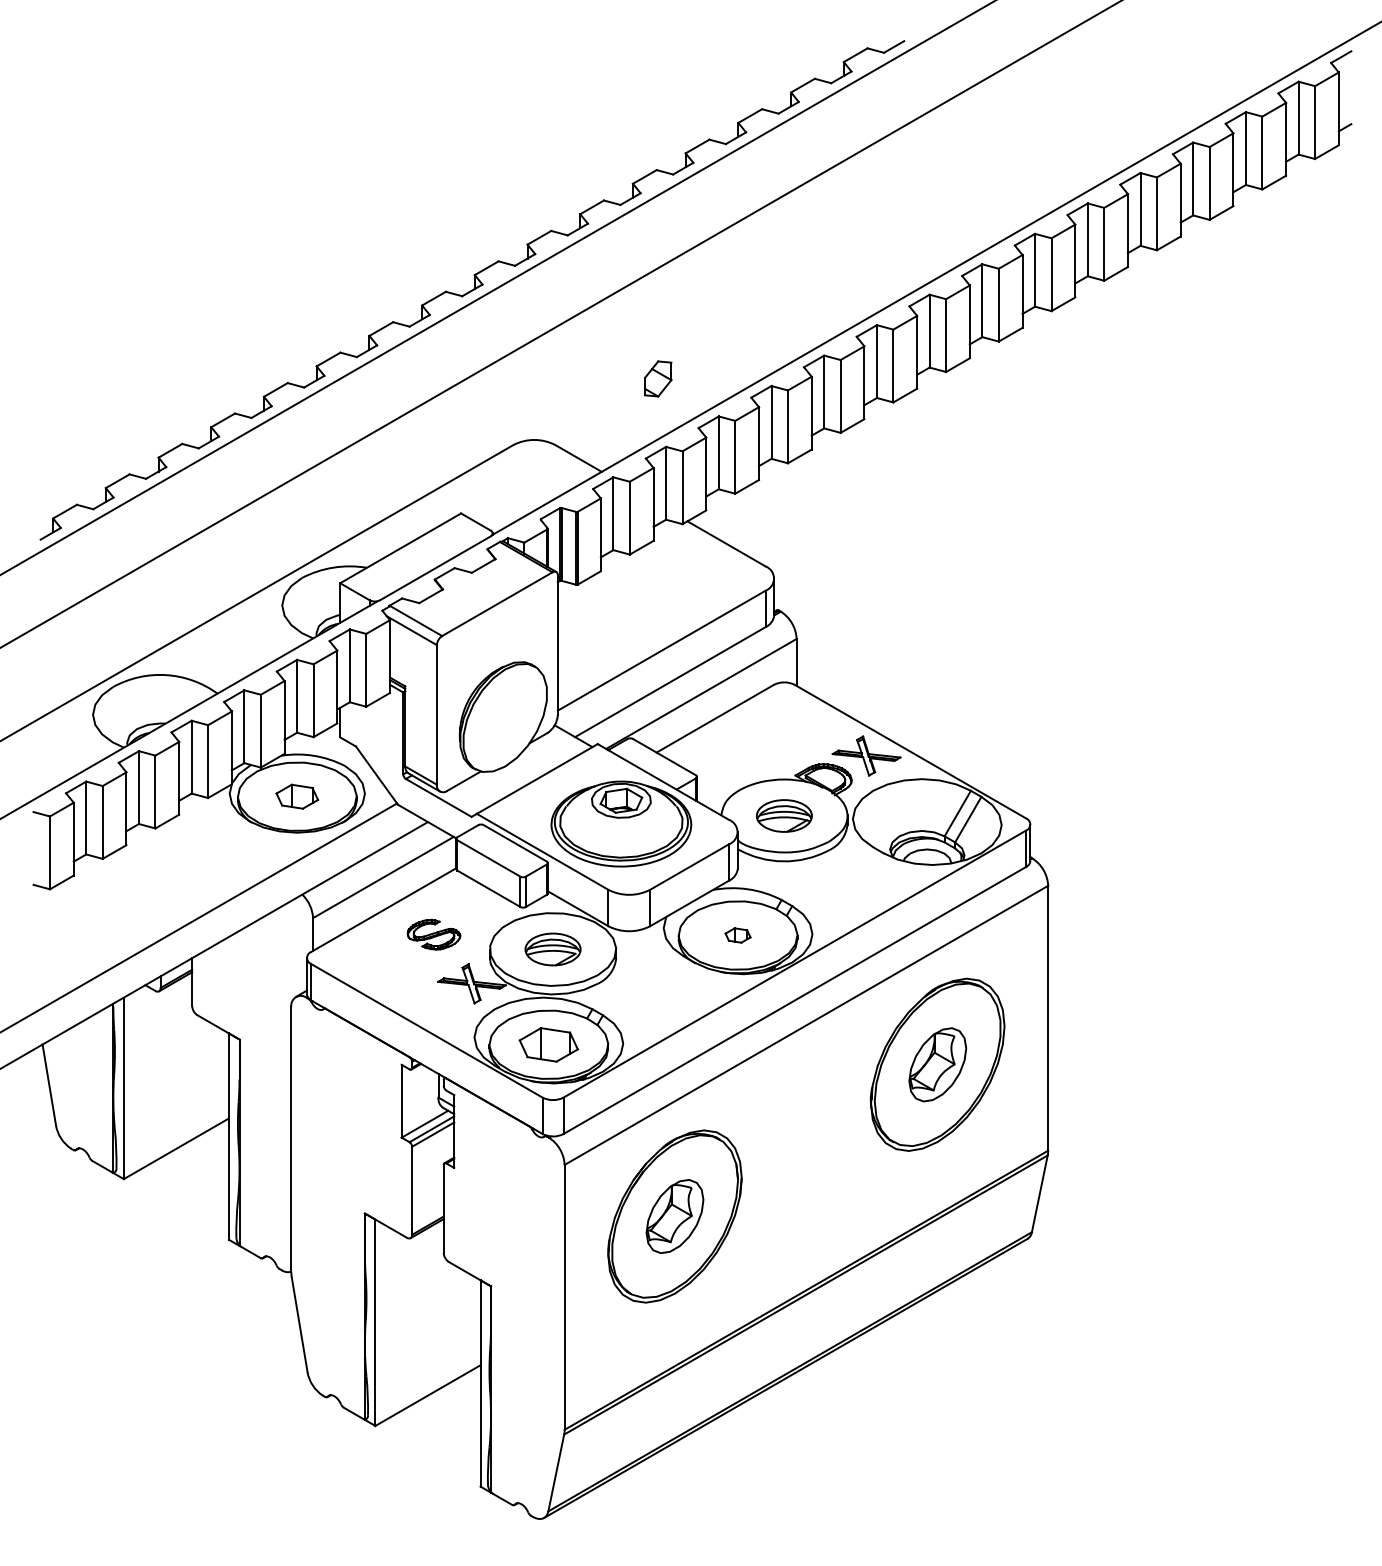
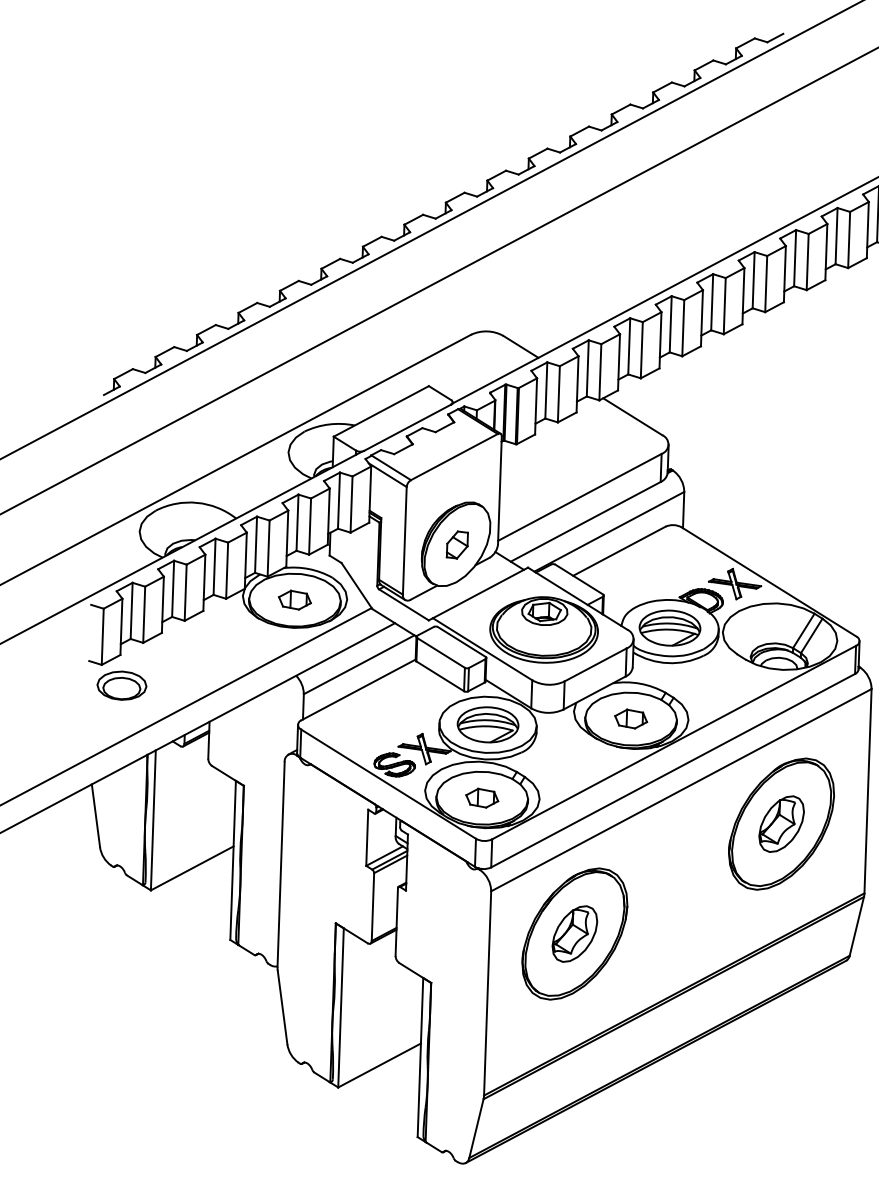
part: (658, 378) -> (457, 544), moved
part: (784, 815) -> (670, 627), size x1.43
part: (76, 915) -> (121, 685), added
part: (433, 934) -> (394, 764), moved
part: (737, 935) -> (630, 719), size x1.67
part: (552, 949) -> (487, 724), size x1.43
part: (548, 1044) -> (481, 797), size x0.71

